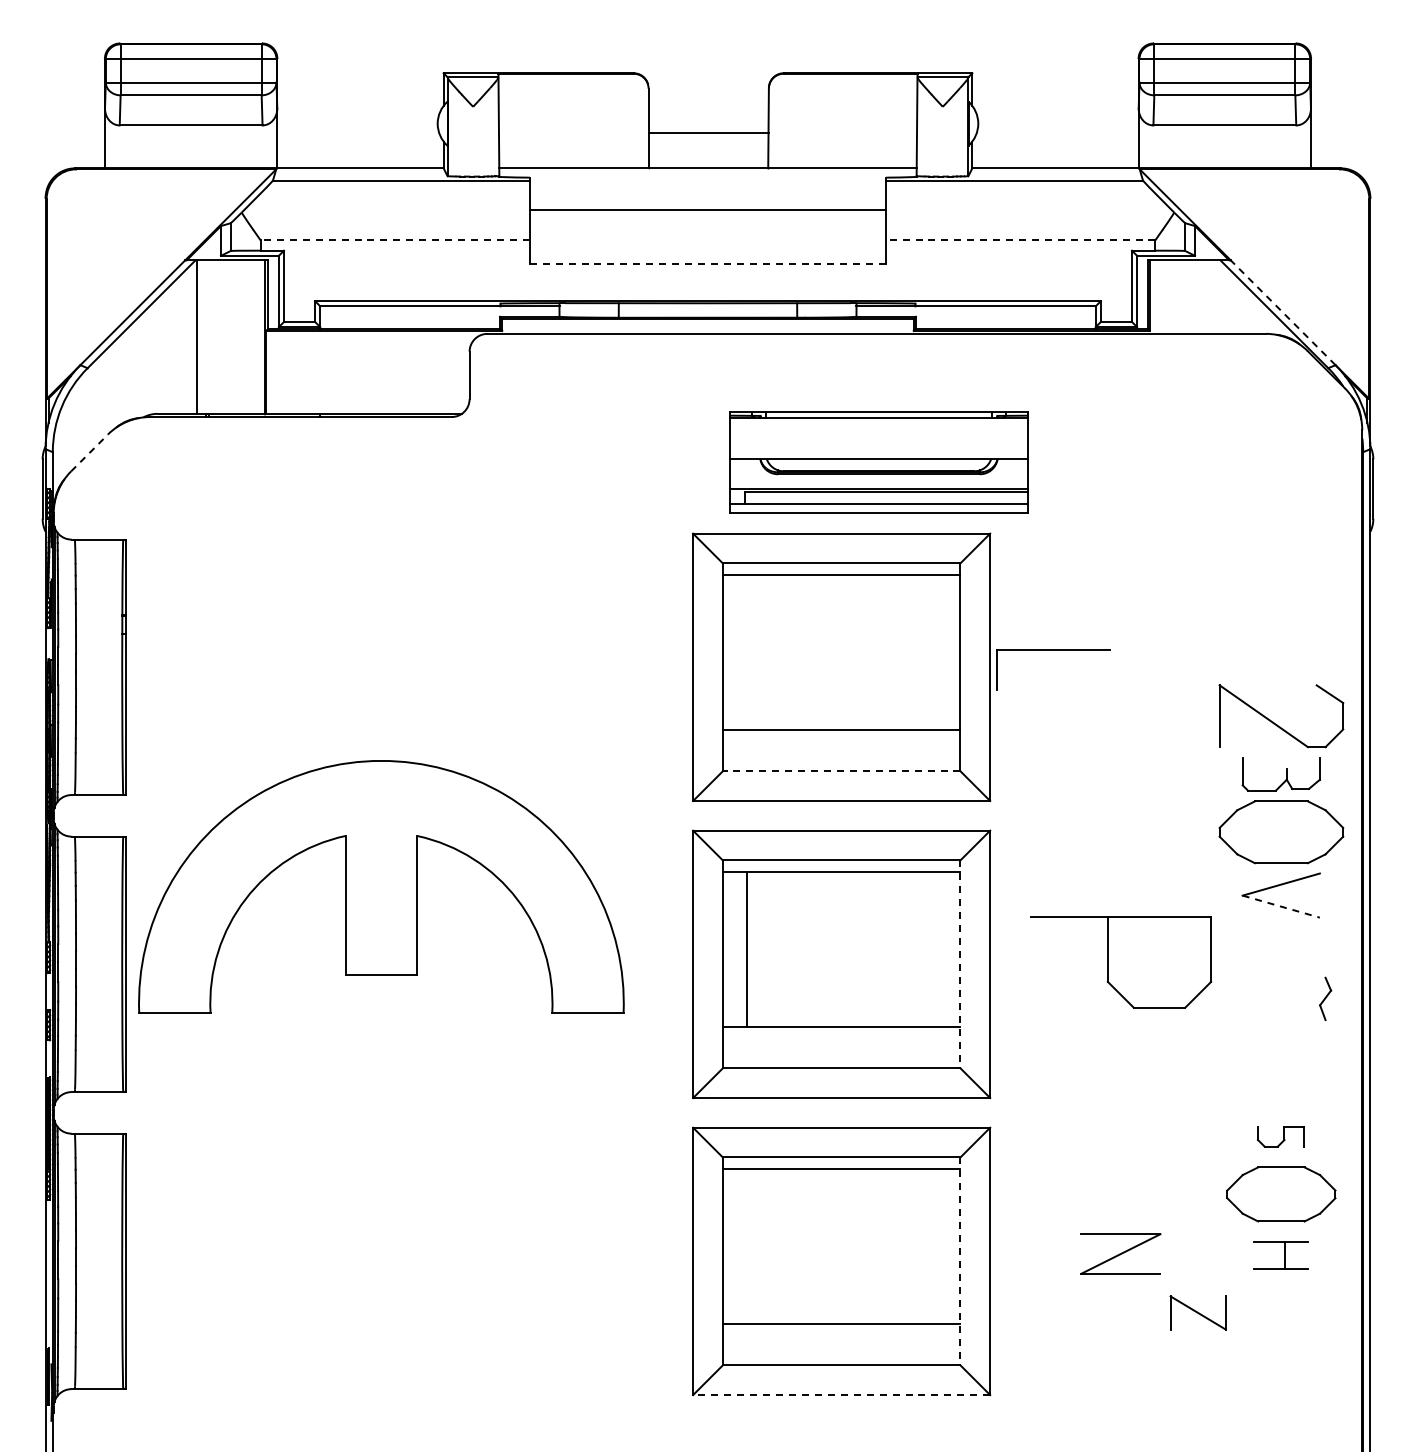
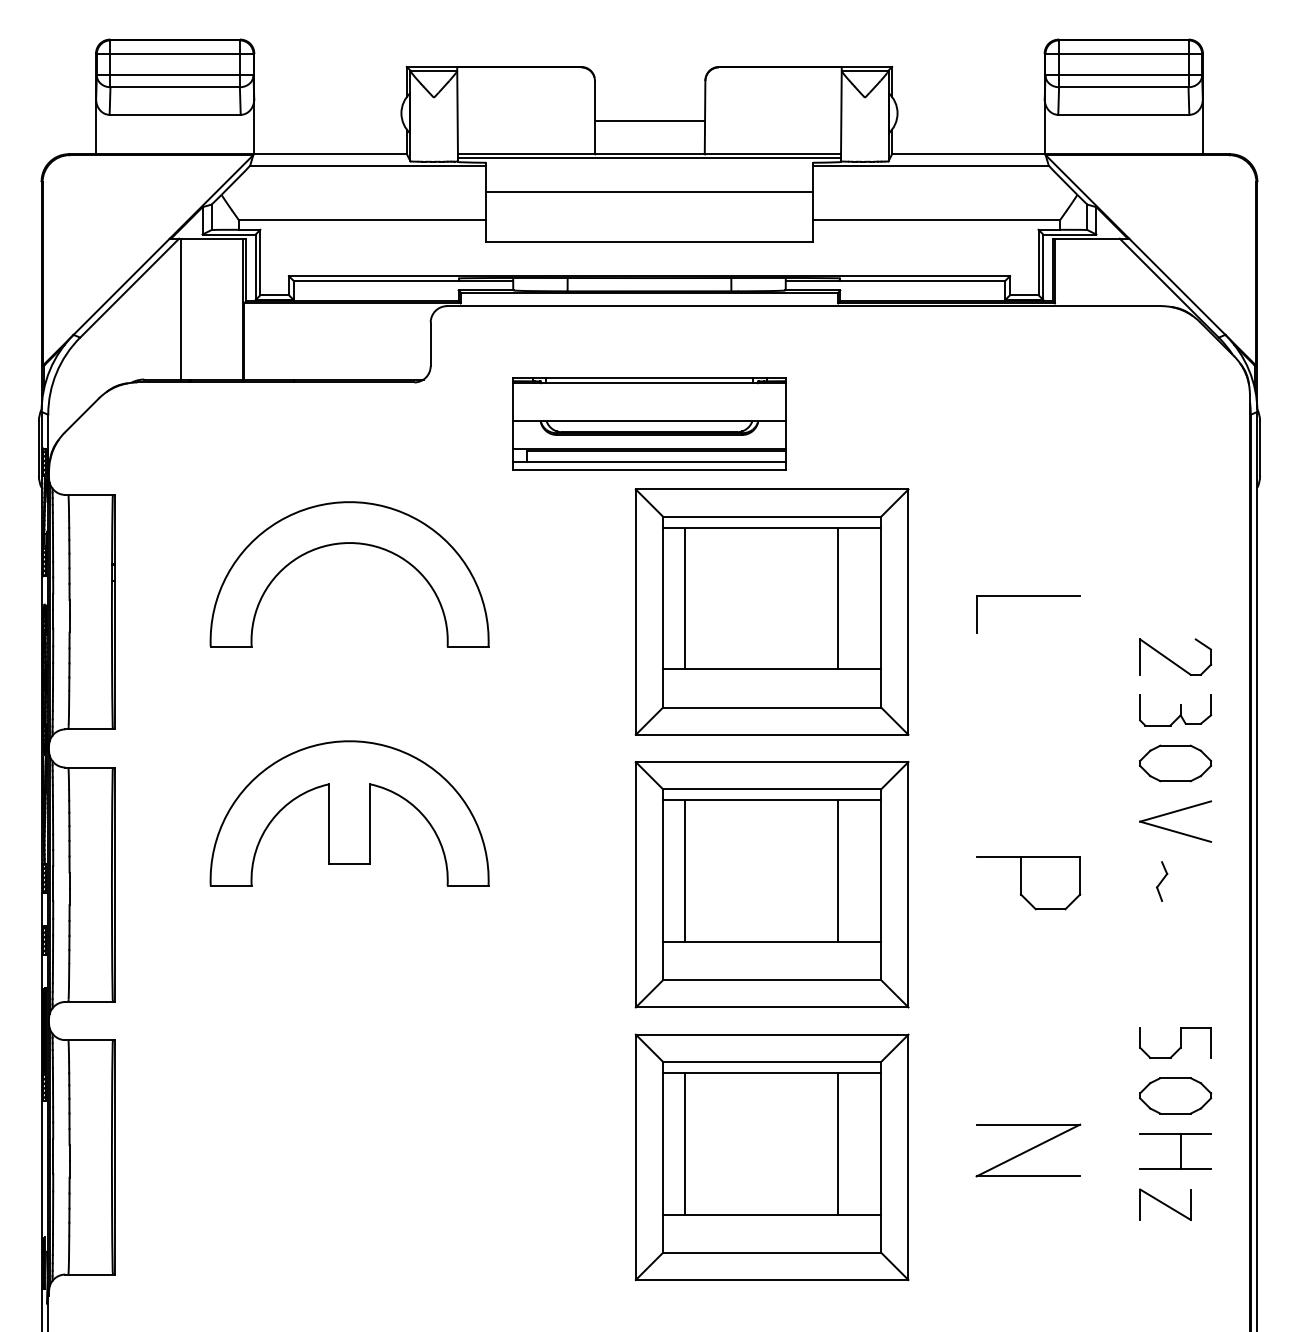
line: (707, 172) -> (649, 158), added
line: (395, 240) -> (362, 220), dashed -> solid
line: (1020, 240) -> (936, 220), dashed -> solid
line: (708, 263) -> (649, 241), dashed -> solid
line: (1282, 312) -> (1176, 286), dashed -> solid
line: (89, 452) -> (81, 415), dashed -> solid
part: (878, 462) -> (649, 424), moved
part: (375, 593) -> (344, 544), added
part: (1053, 650) -> (1028, 596), moved
line: (746, 652) -> (684, 598), added
line: (912, 652) -> (837, 598), added
part: (1280, 716) -> (1174, 657), size x0.62
line: (841, 771) -> (772, 707), dashed -> solid
part: (1280, 831) -> (1174, 762), size x0.62
part: (380, 886) -> (348, 813), size x0.62
line: (1281, 906) -> (1175, 831), dashed -> solid
line: (912, 949) -> (837, 871), added
part: (1120, 963) -> (1028, 883), size x0.62
line: (960, 964) -> (881, 884), dashed -> solid
part: (1325, 998) -> (1162, 881), moved
part: (1280, 1136) -> (1174, 1042), size x1.67
part: (1280, 1194) -> (1174, 1095), size x0.71
line: (746, 1246) -> (684, 1143), added
line: (912, 1246) -> (837, 1143), added
part: (1120, 1253) -> (1028, 1150), size x1.43
part: (1281, 1254) -> (1175, 1151), size x1.43
line: (960, 1261) -> (881, 1157), dashed -> solid
part: (1197, 1312) -> (1164, 1204), moved
line: (841, 1395) -> (772, 1280), dashed -> solid

